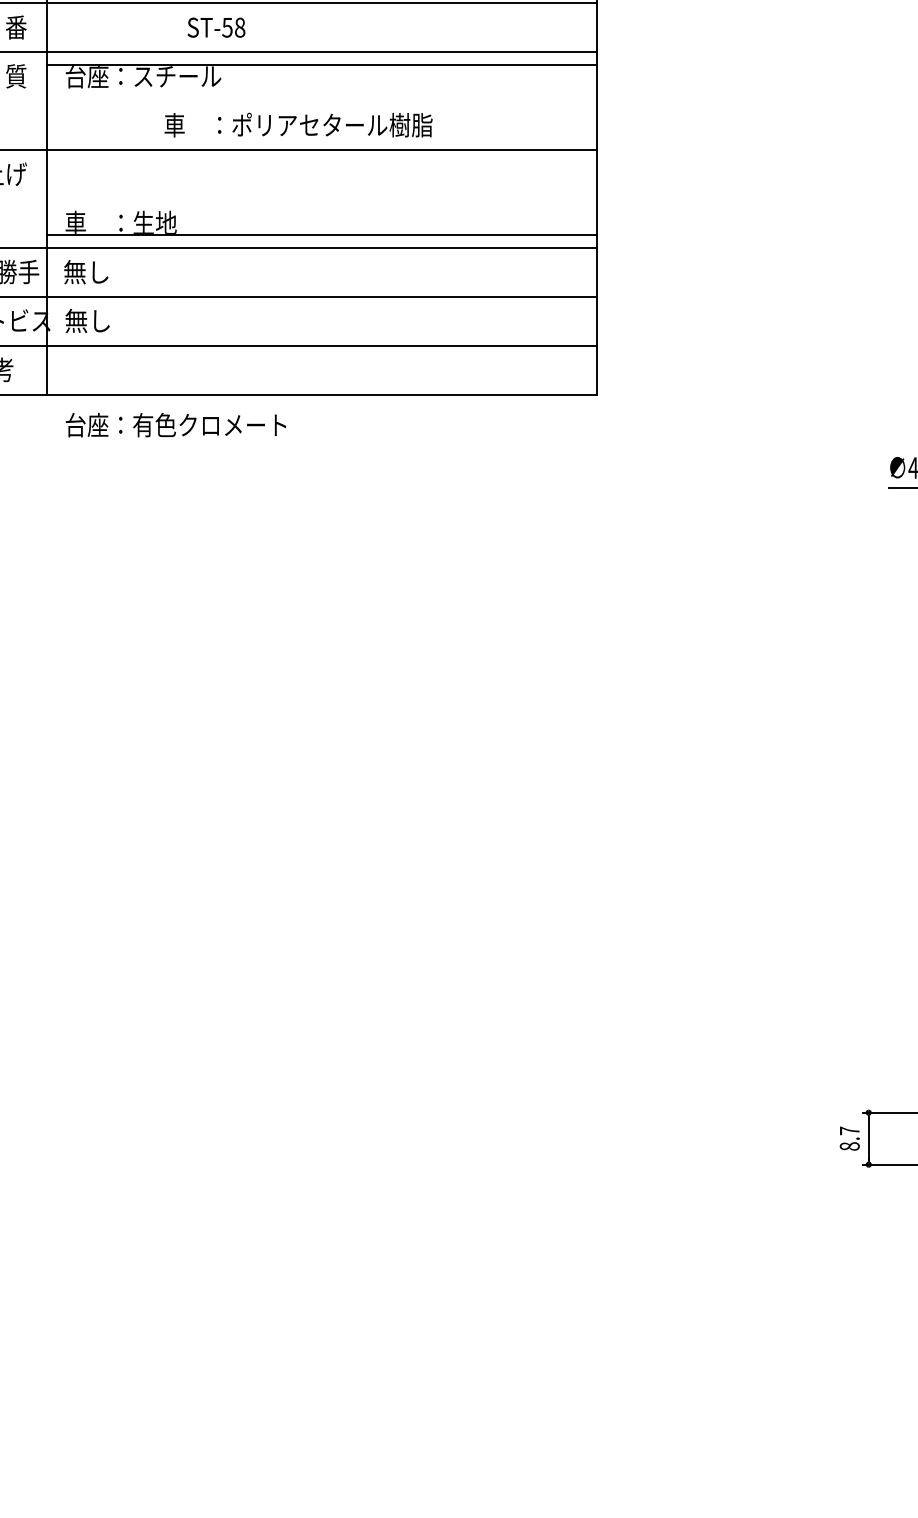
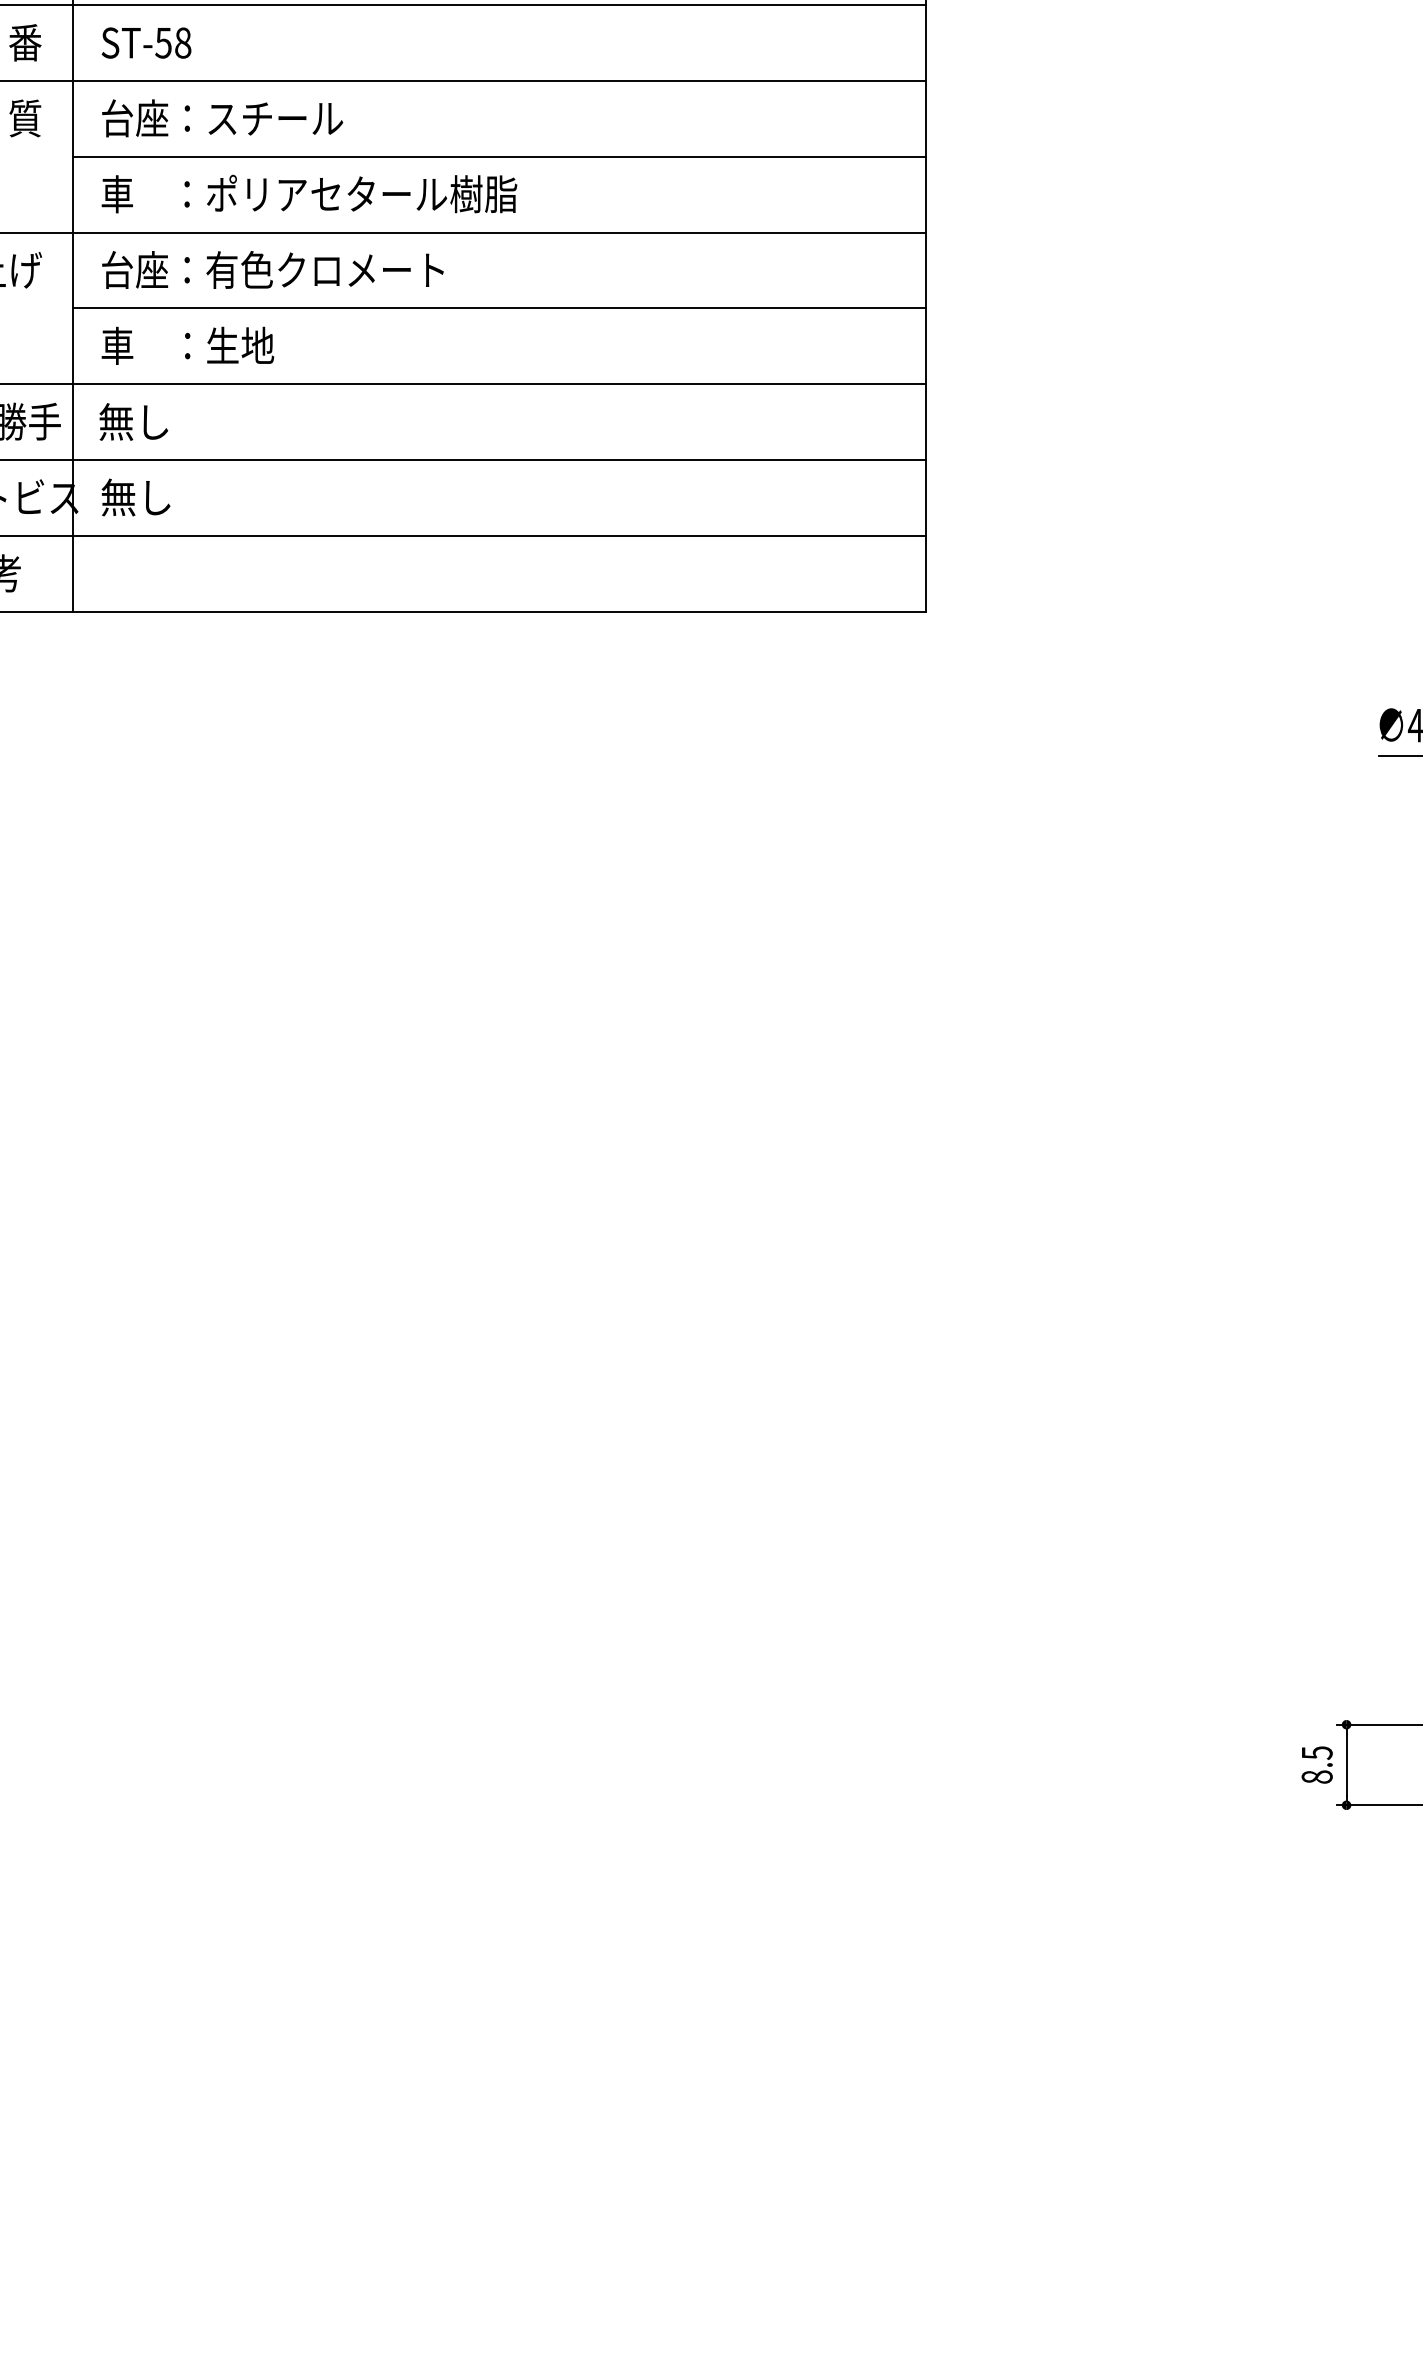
text: (216, 27) -> (146, 42), moved
line: (321, 65) -> (498, 157), moved
text: (298, 124) -> (309, 193), moved
line: (321, 234) -> (498, 307), moved
text: (175, 424) -> (272, 269), moved
text: (849, 1130) -> (1316, 1752), 8.7 -> 8.5

